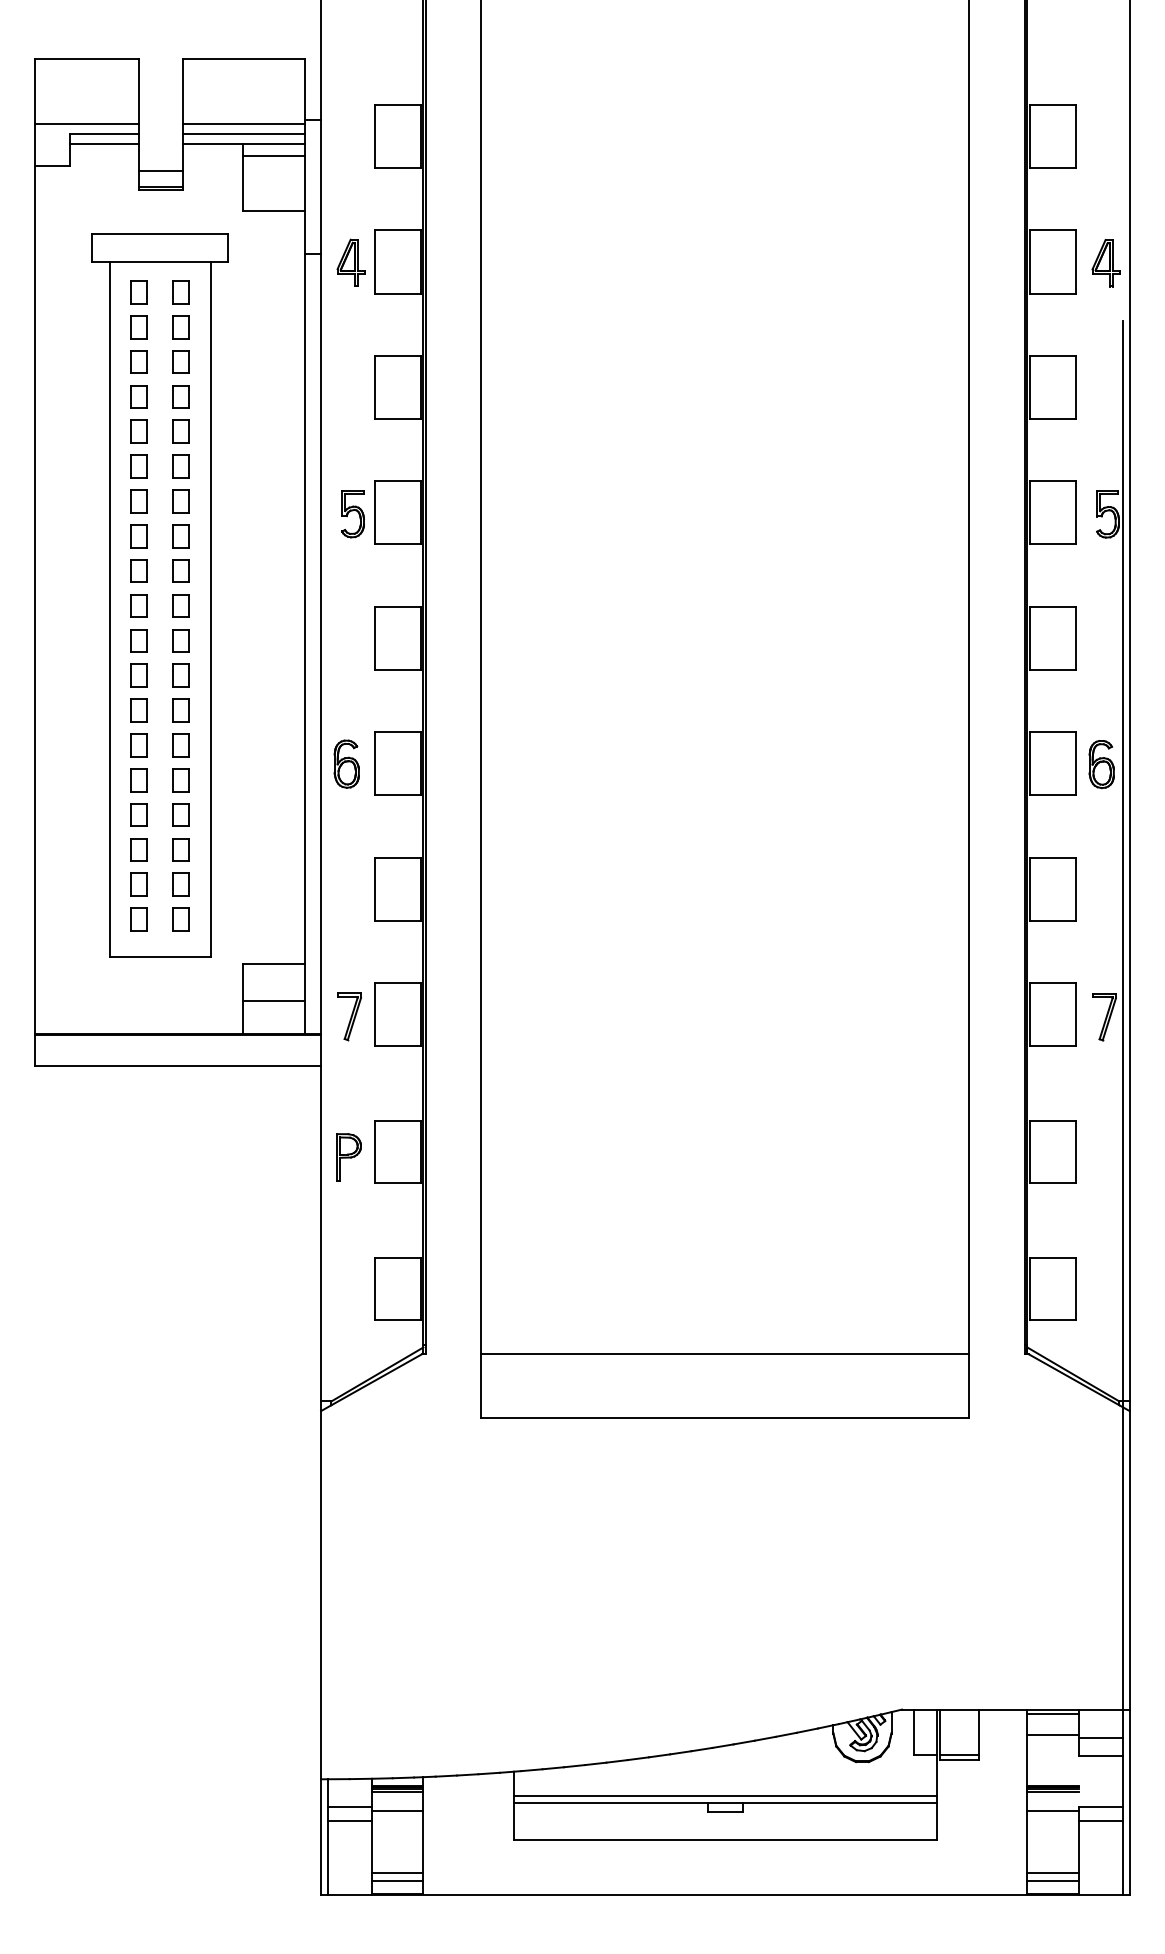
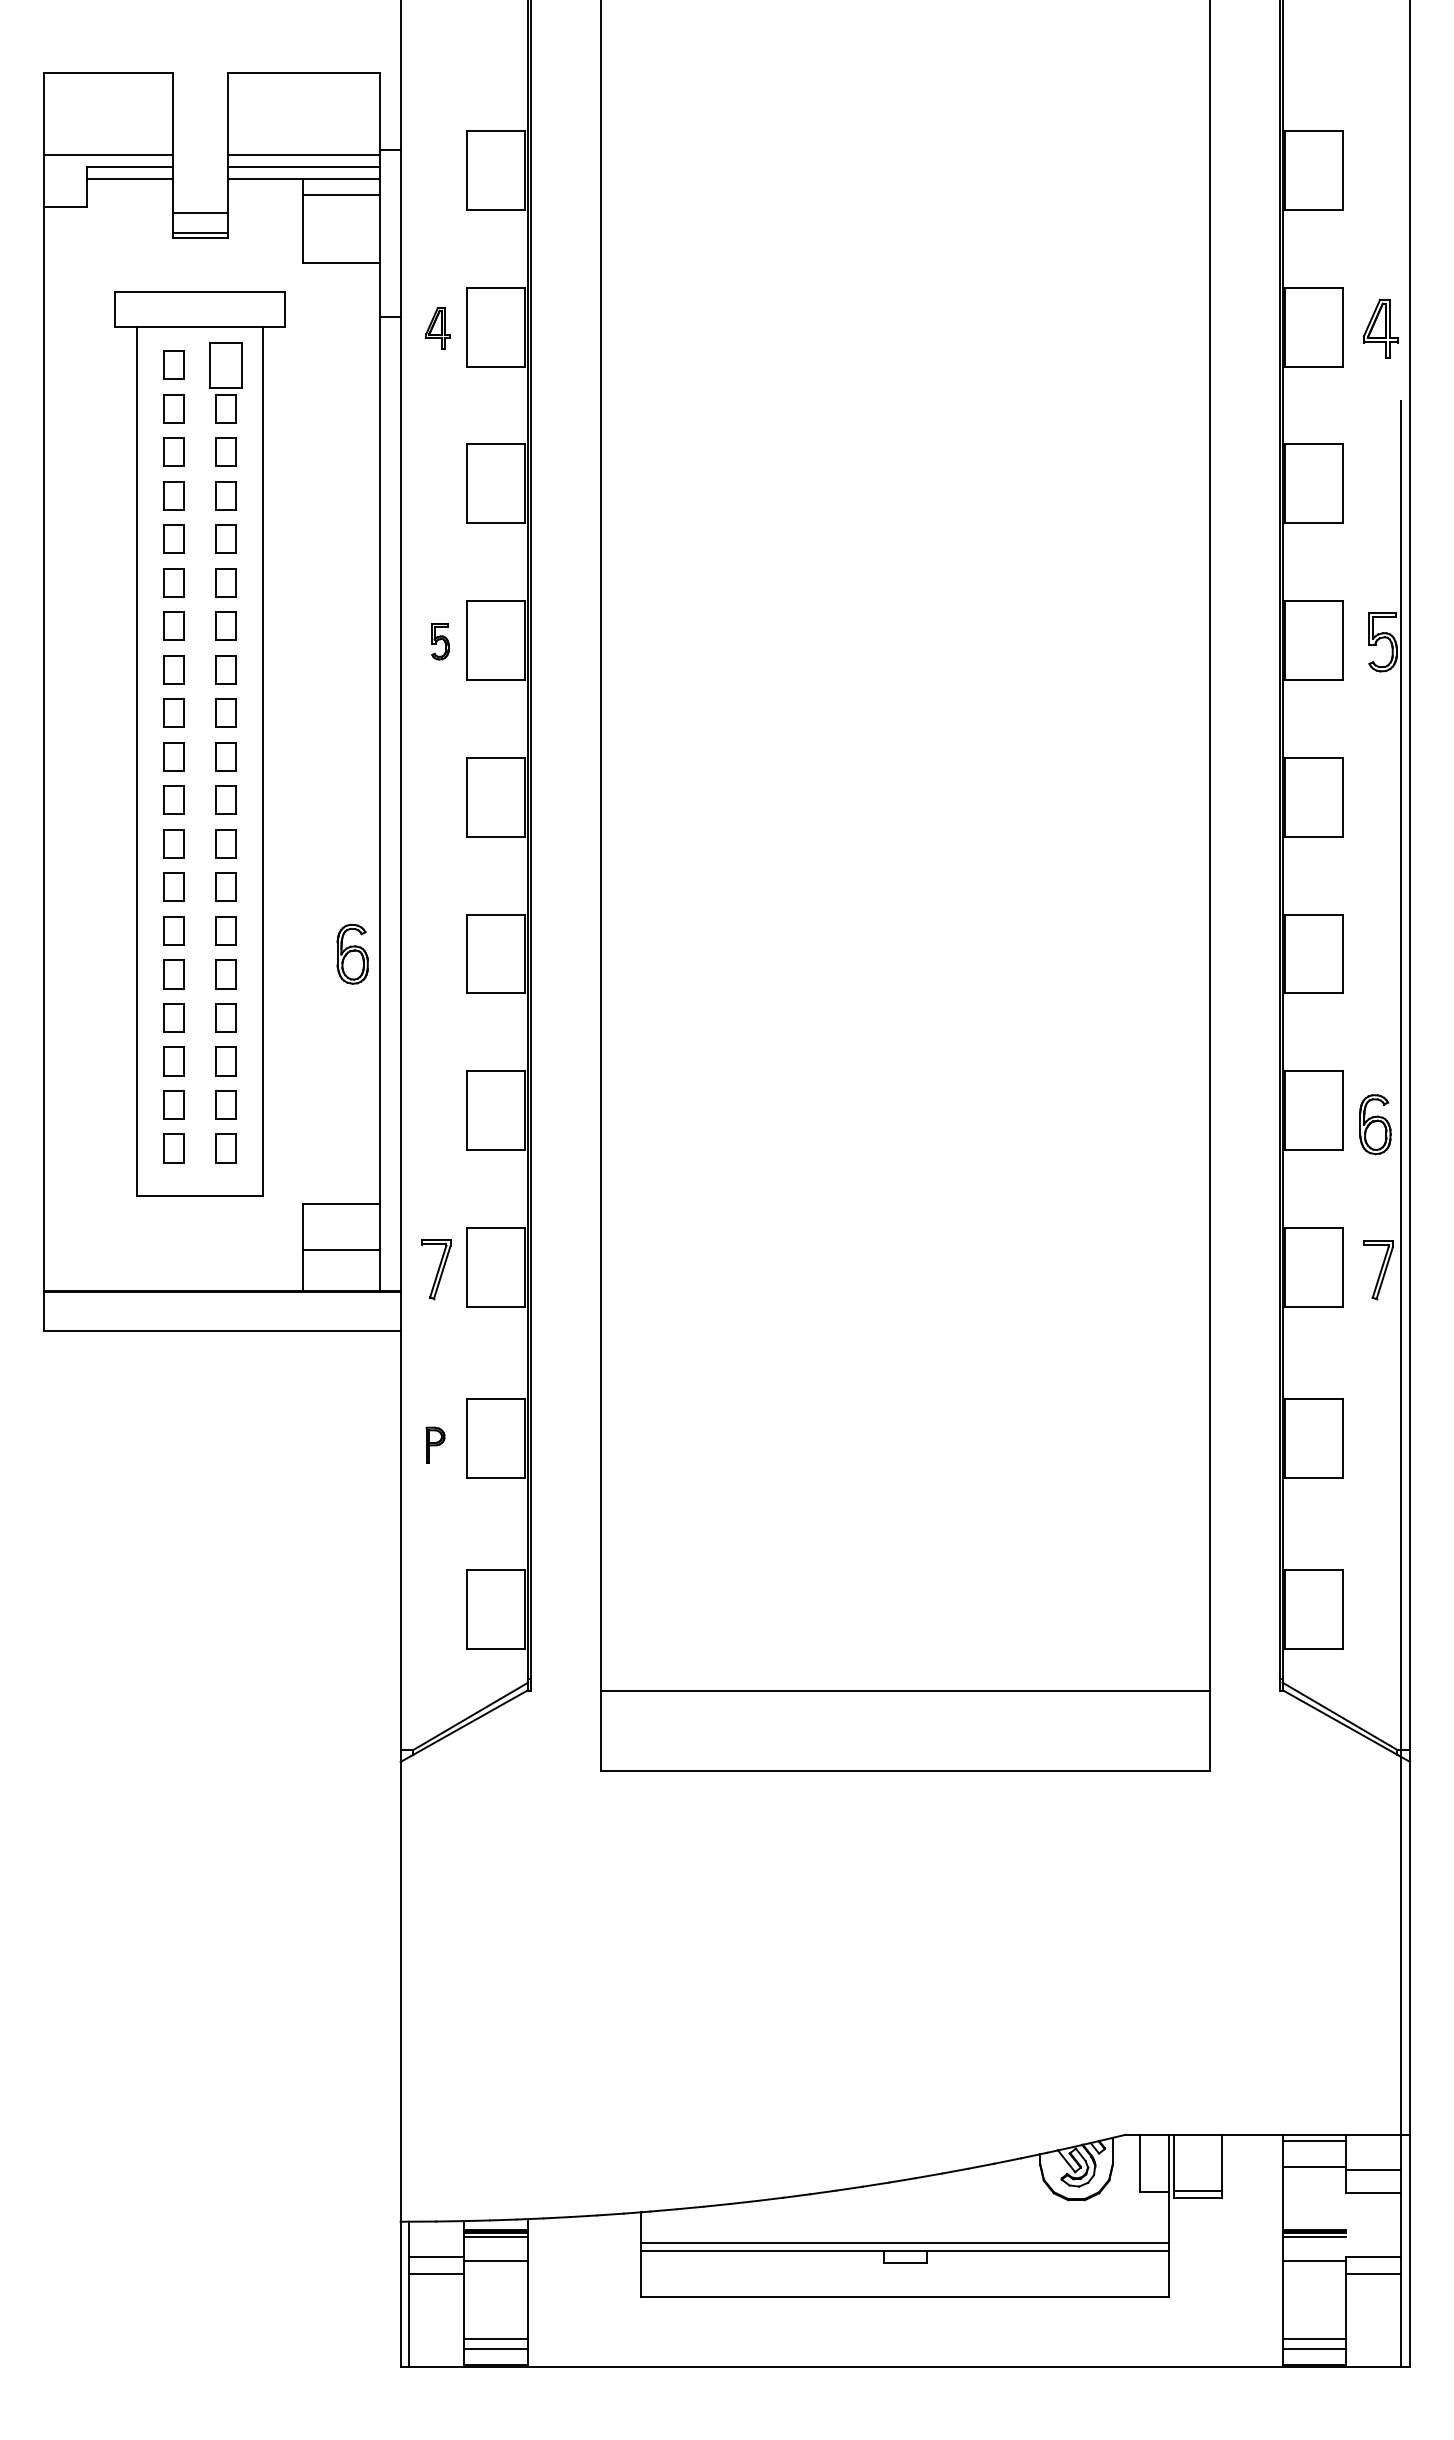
part: (351, 262) -> (438, 328), size x0.7
part: (180, 291) -> (225, 364), size x1.6
part: (353, 513) -> (440, 641), size x0.6
part: (346, 763) -> (352, 953), moved
part: (1101, 764) -> (1375, 1124), moved
part: (349, 1156) -> (435, 1444), size x0.6

